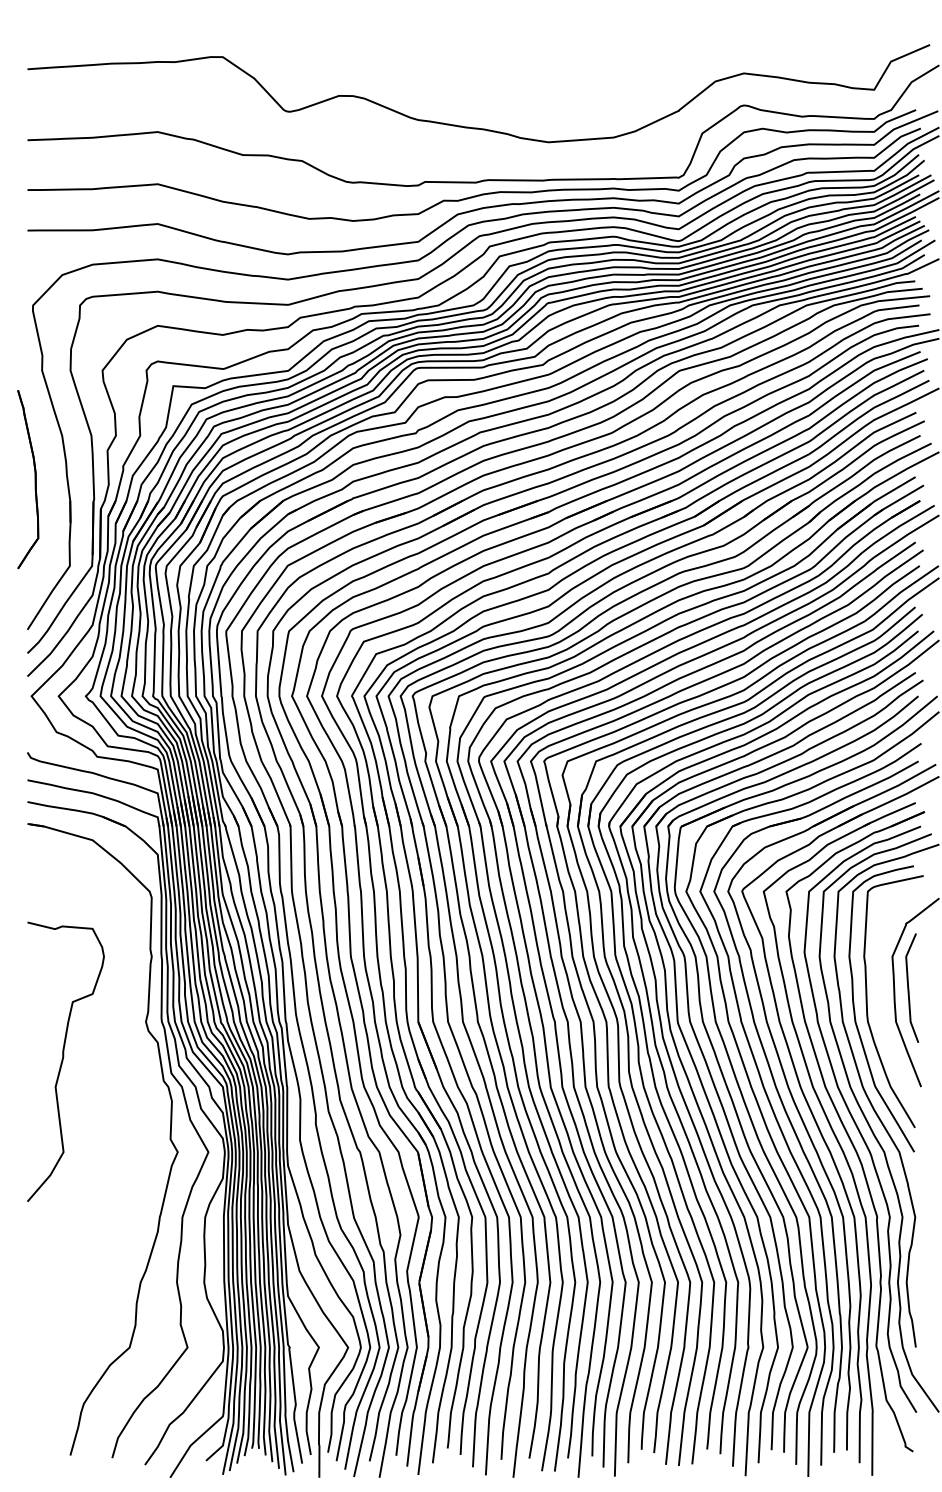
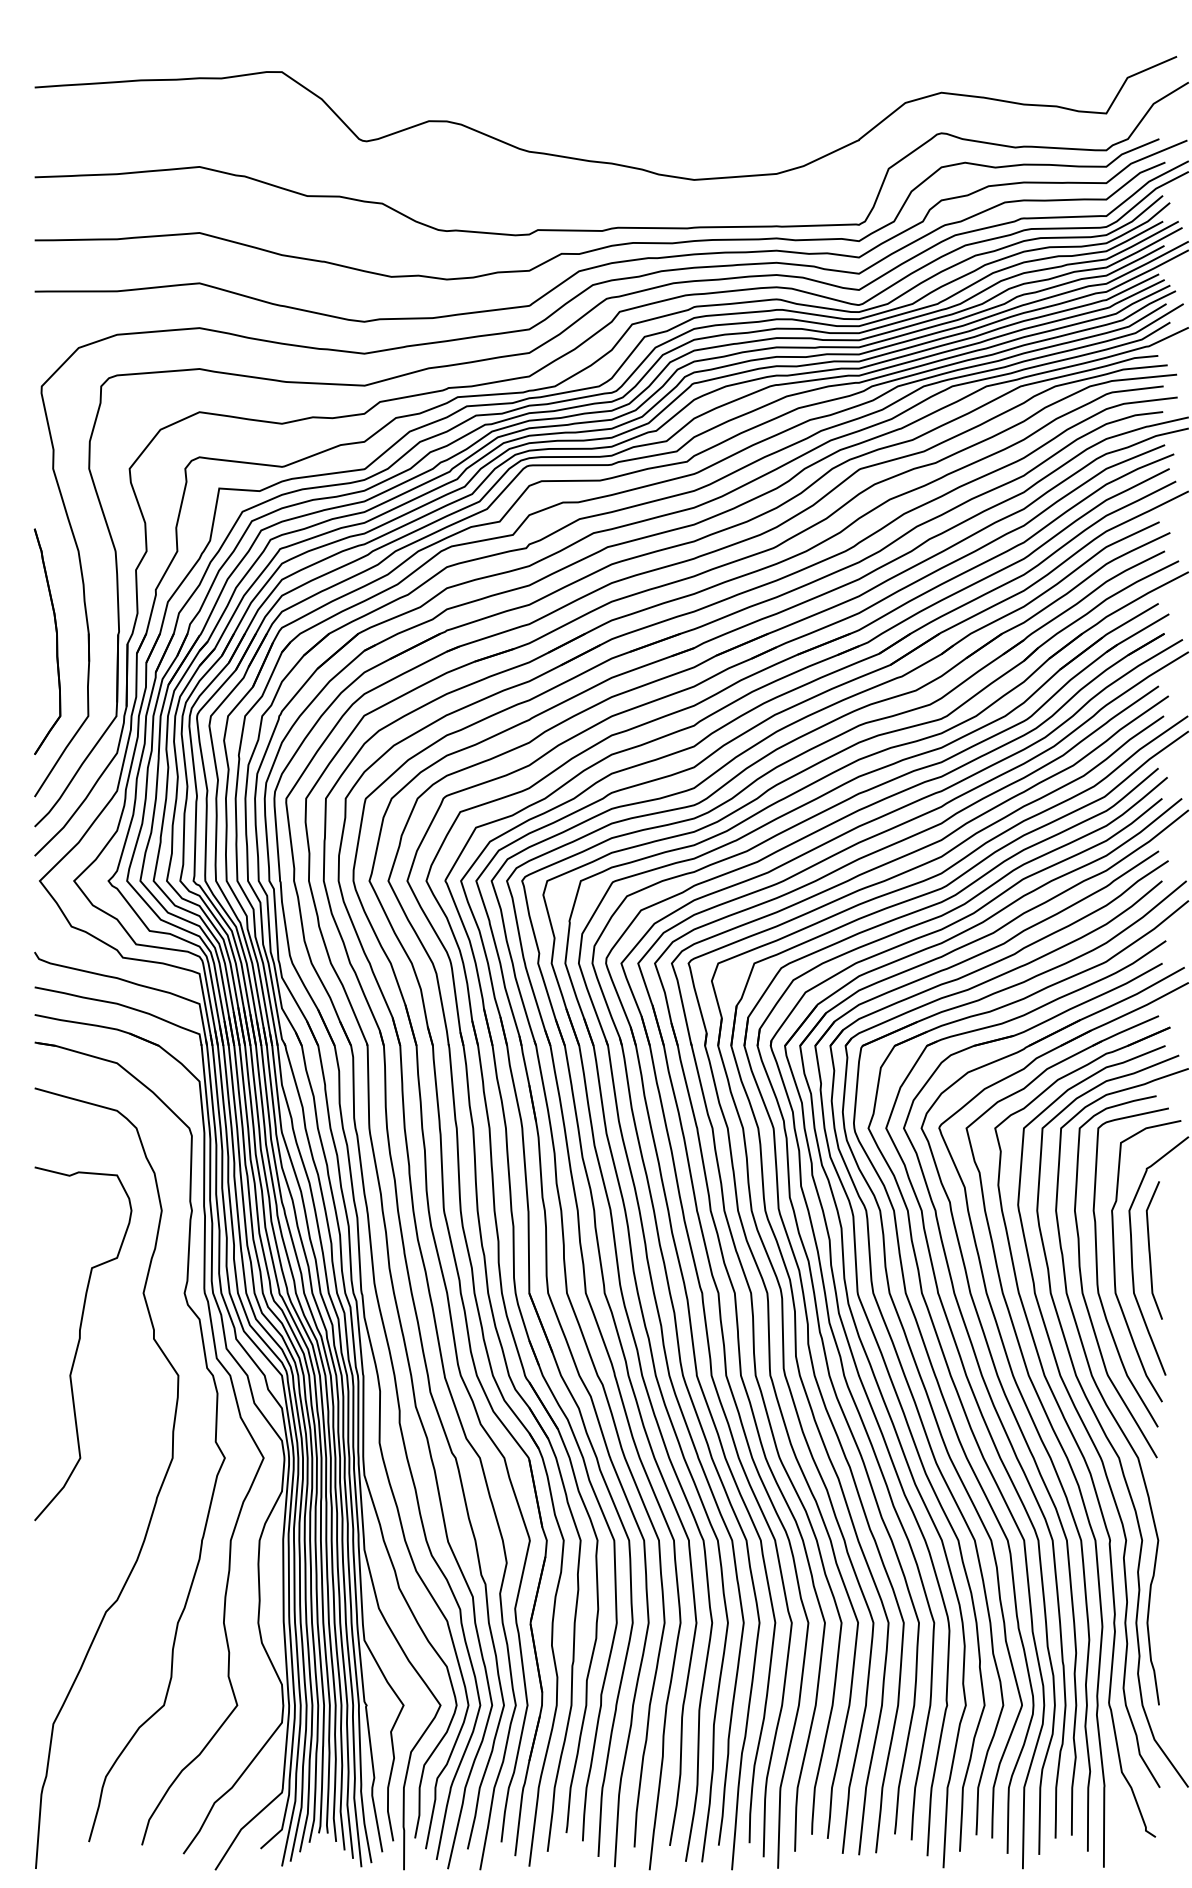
part: (35, 479) -> (56, 641), moved
curve: (881, 997) -> (1115, 1262), added
curve: (124, 1180) -> (157, 1493), added

